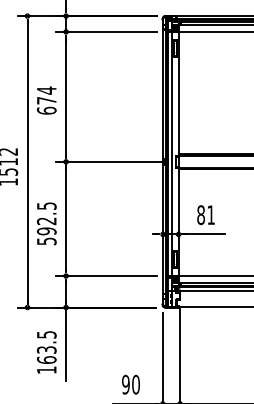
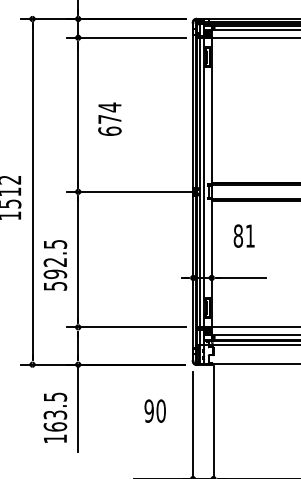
text: (46, 100) -> (109, 119), moved
text: (205, 214) -> (243, 235), moved
text: (130, 384) -> (154, 410), moved

